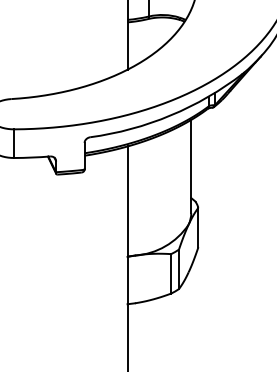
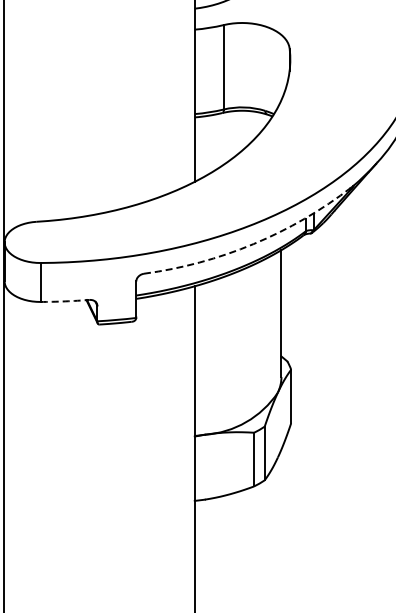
arc: (170, 115) -> (253, 244), solid -> dashed
arc: (32, 157) -> (65, 301), solid -> dashed

